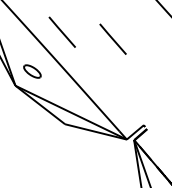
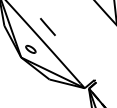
line: (112, 38) -> (76, 30), removed

